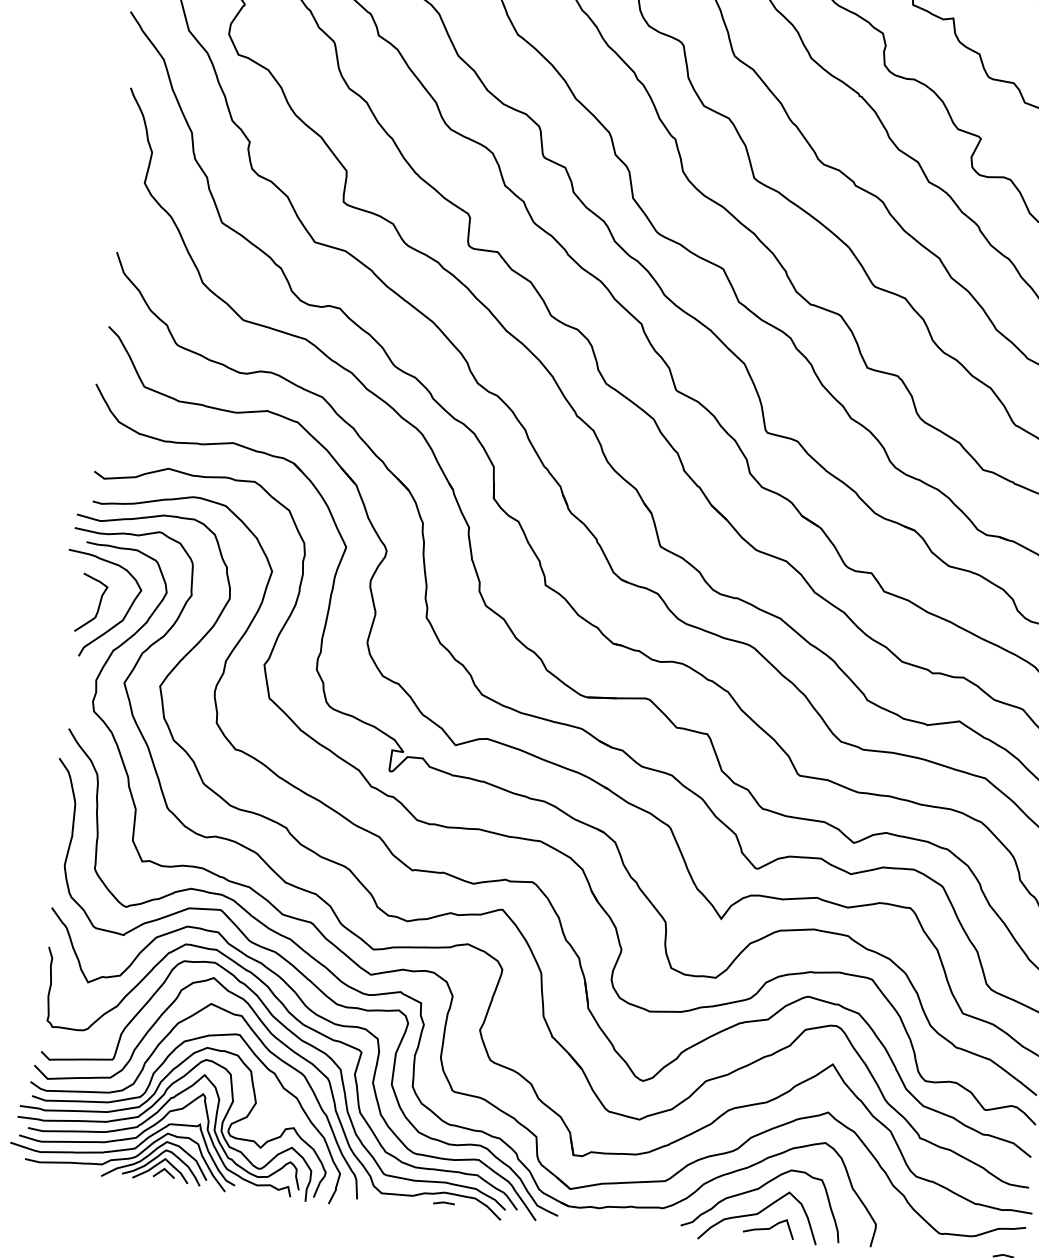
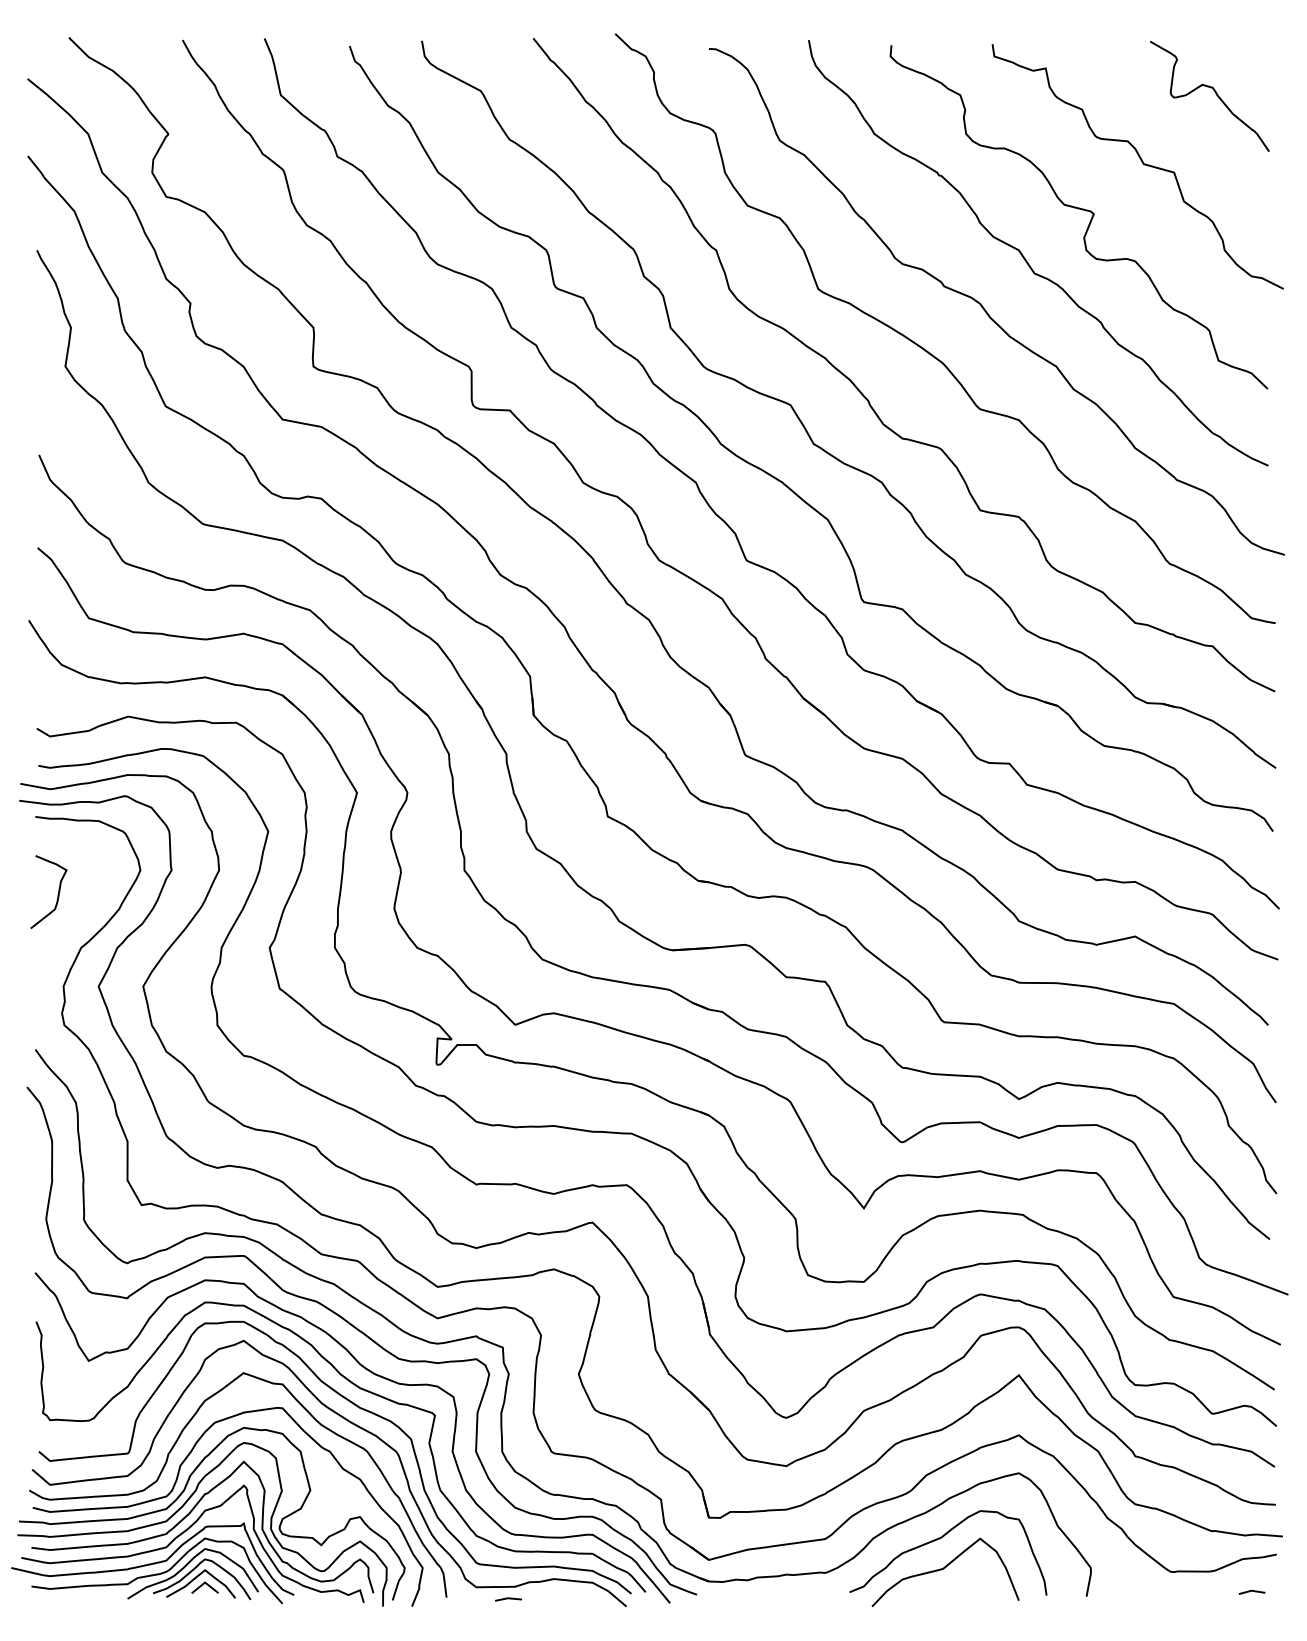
curve: (115, 624) -> (80, 915), removed
line: (444, 1203) -> (508, 1599), moved
curve: (769, 1227) -> (959, 1584), removed

